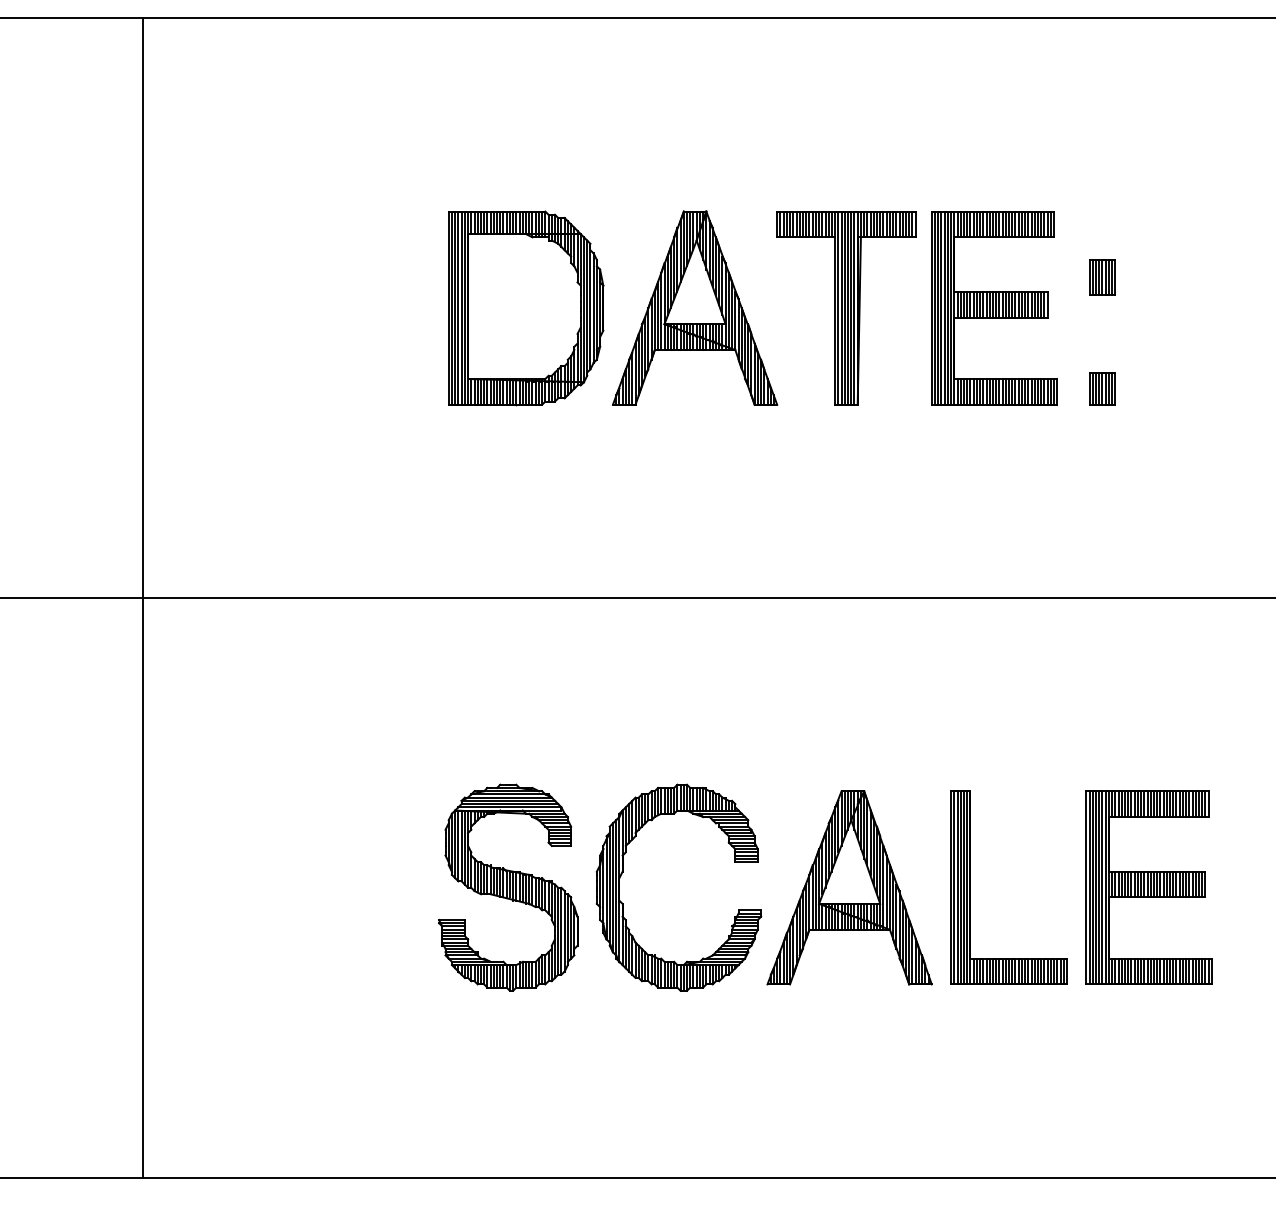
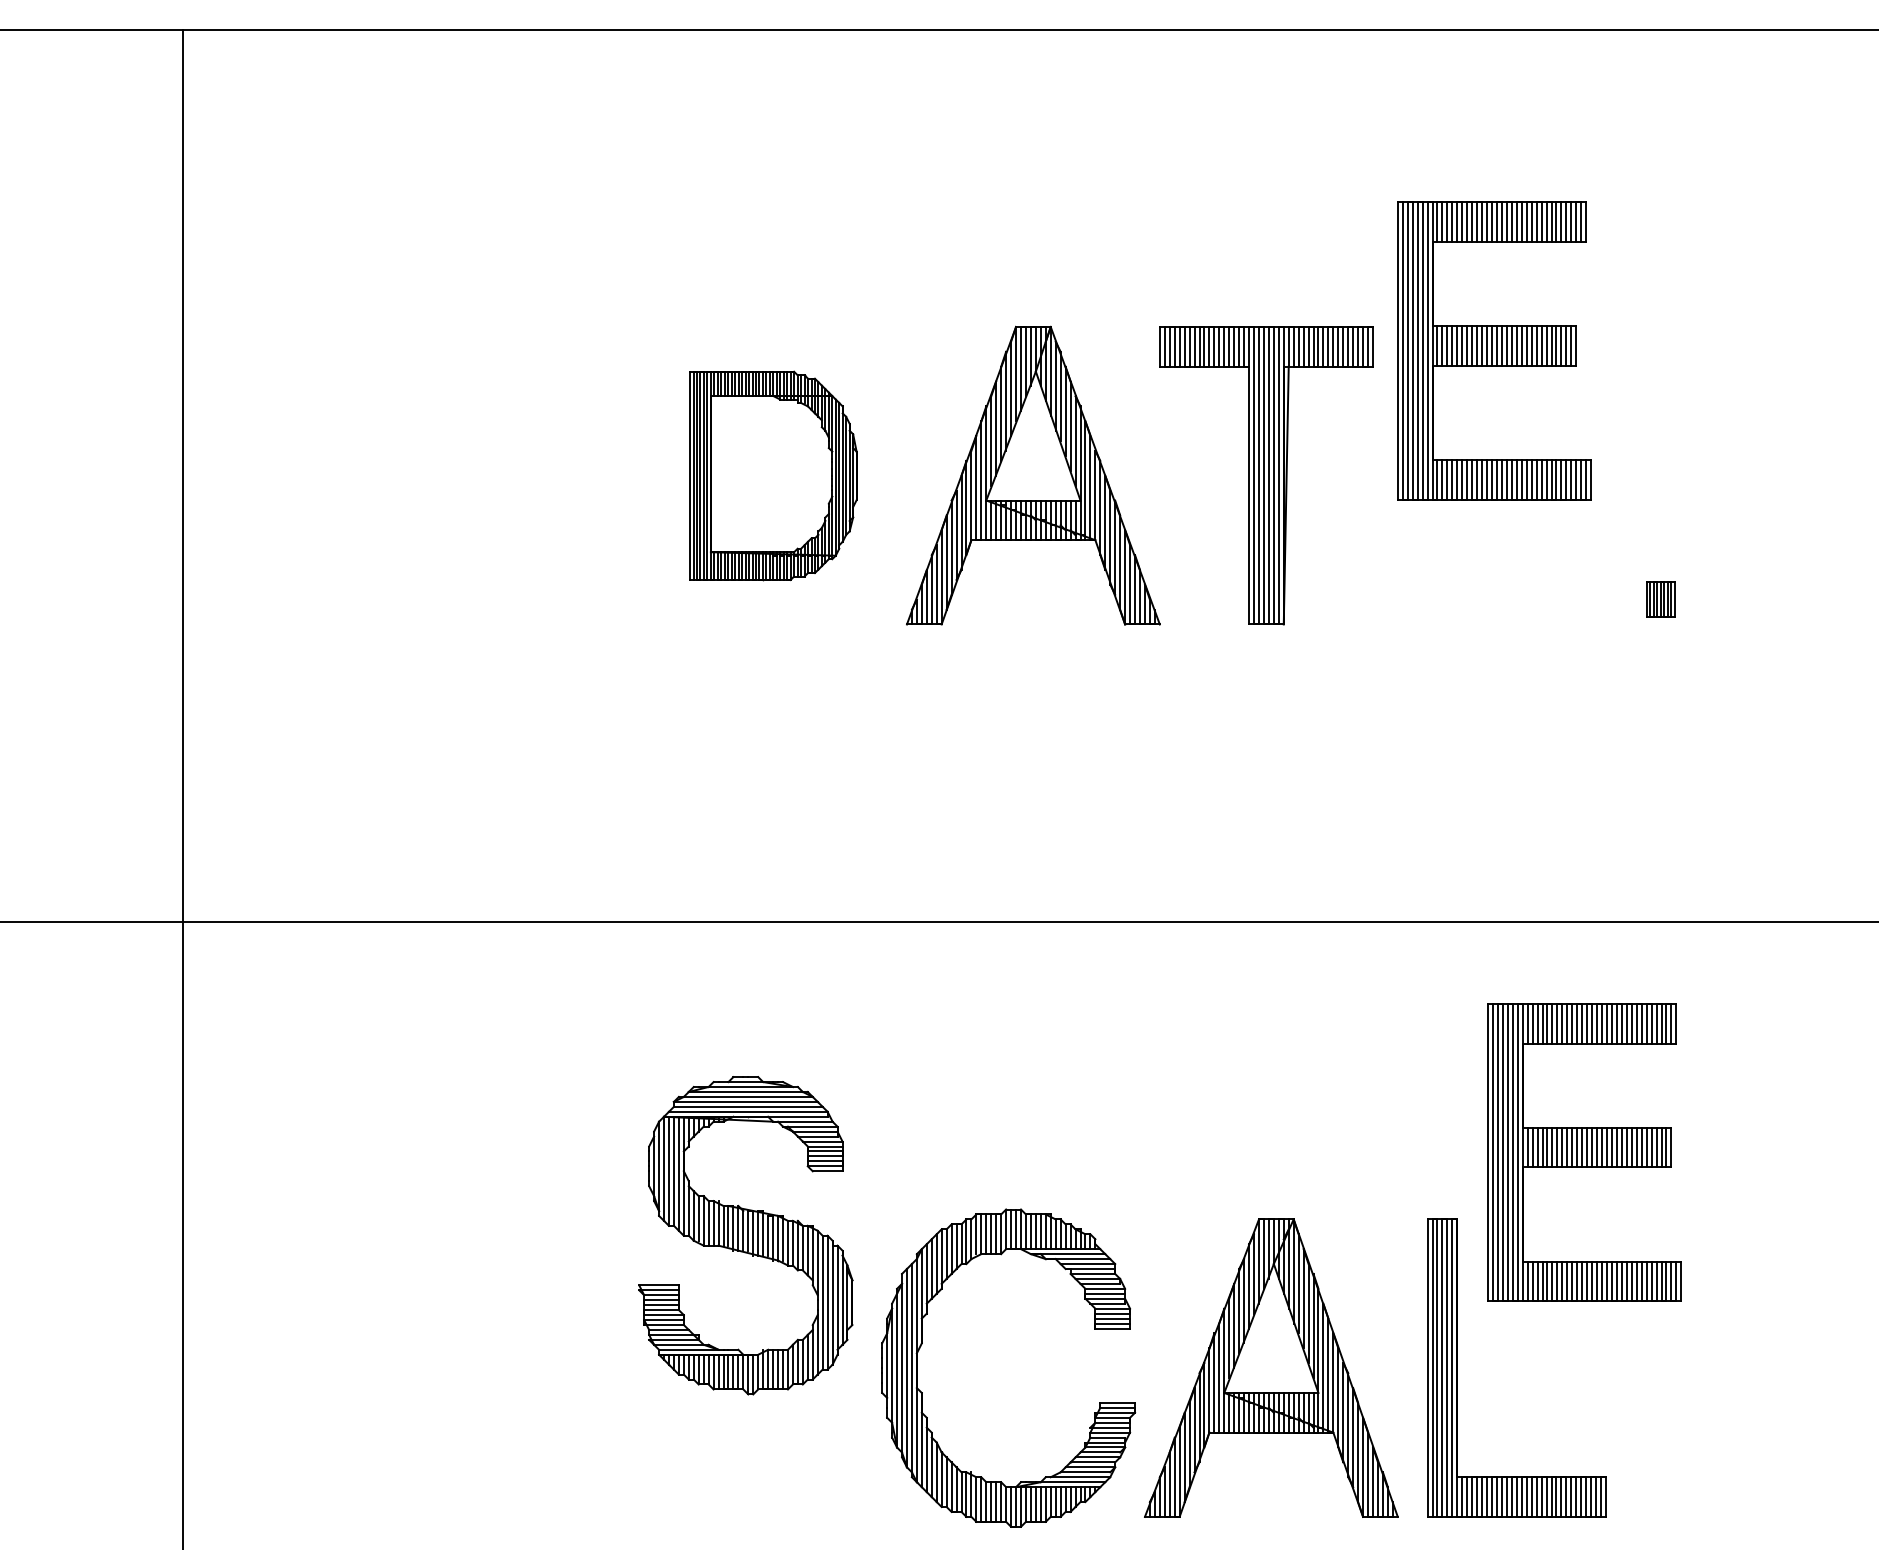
part: (1102, 277) -> (1660, 428), removed
part: (526, 308) -> (773, 476), size x0.7
part: (994, 308) -> (1494, 351), moved
part: (1102, 388) -> (1660, 599), size x0.7
part: (508, 887) -> (746, 1235), moved
part: (1148, 887) -> (1583, 1152), moved

